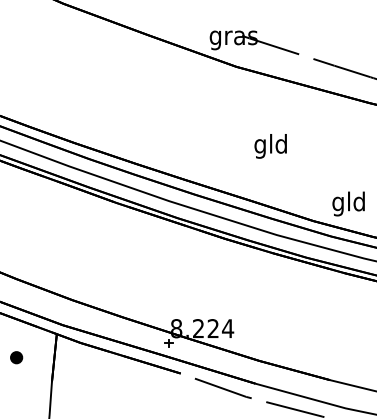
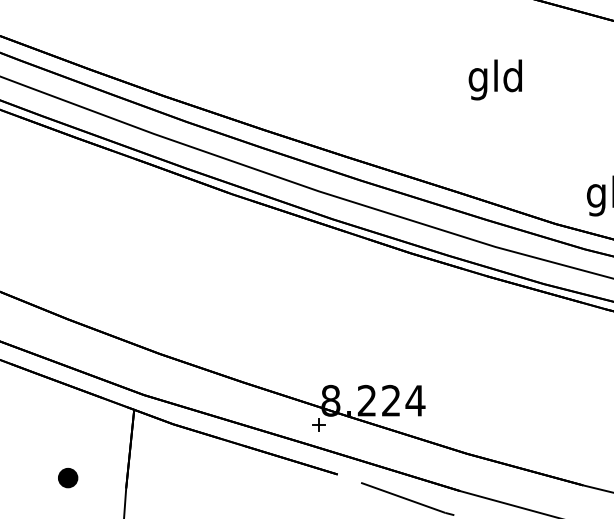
text: (270, 146) -> (495, 80), moved
part: (16, 357) -> (67, 477), moved

